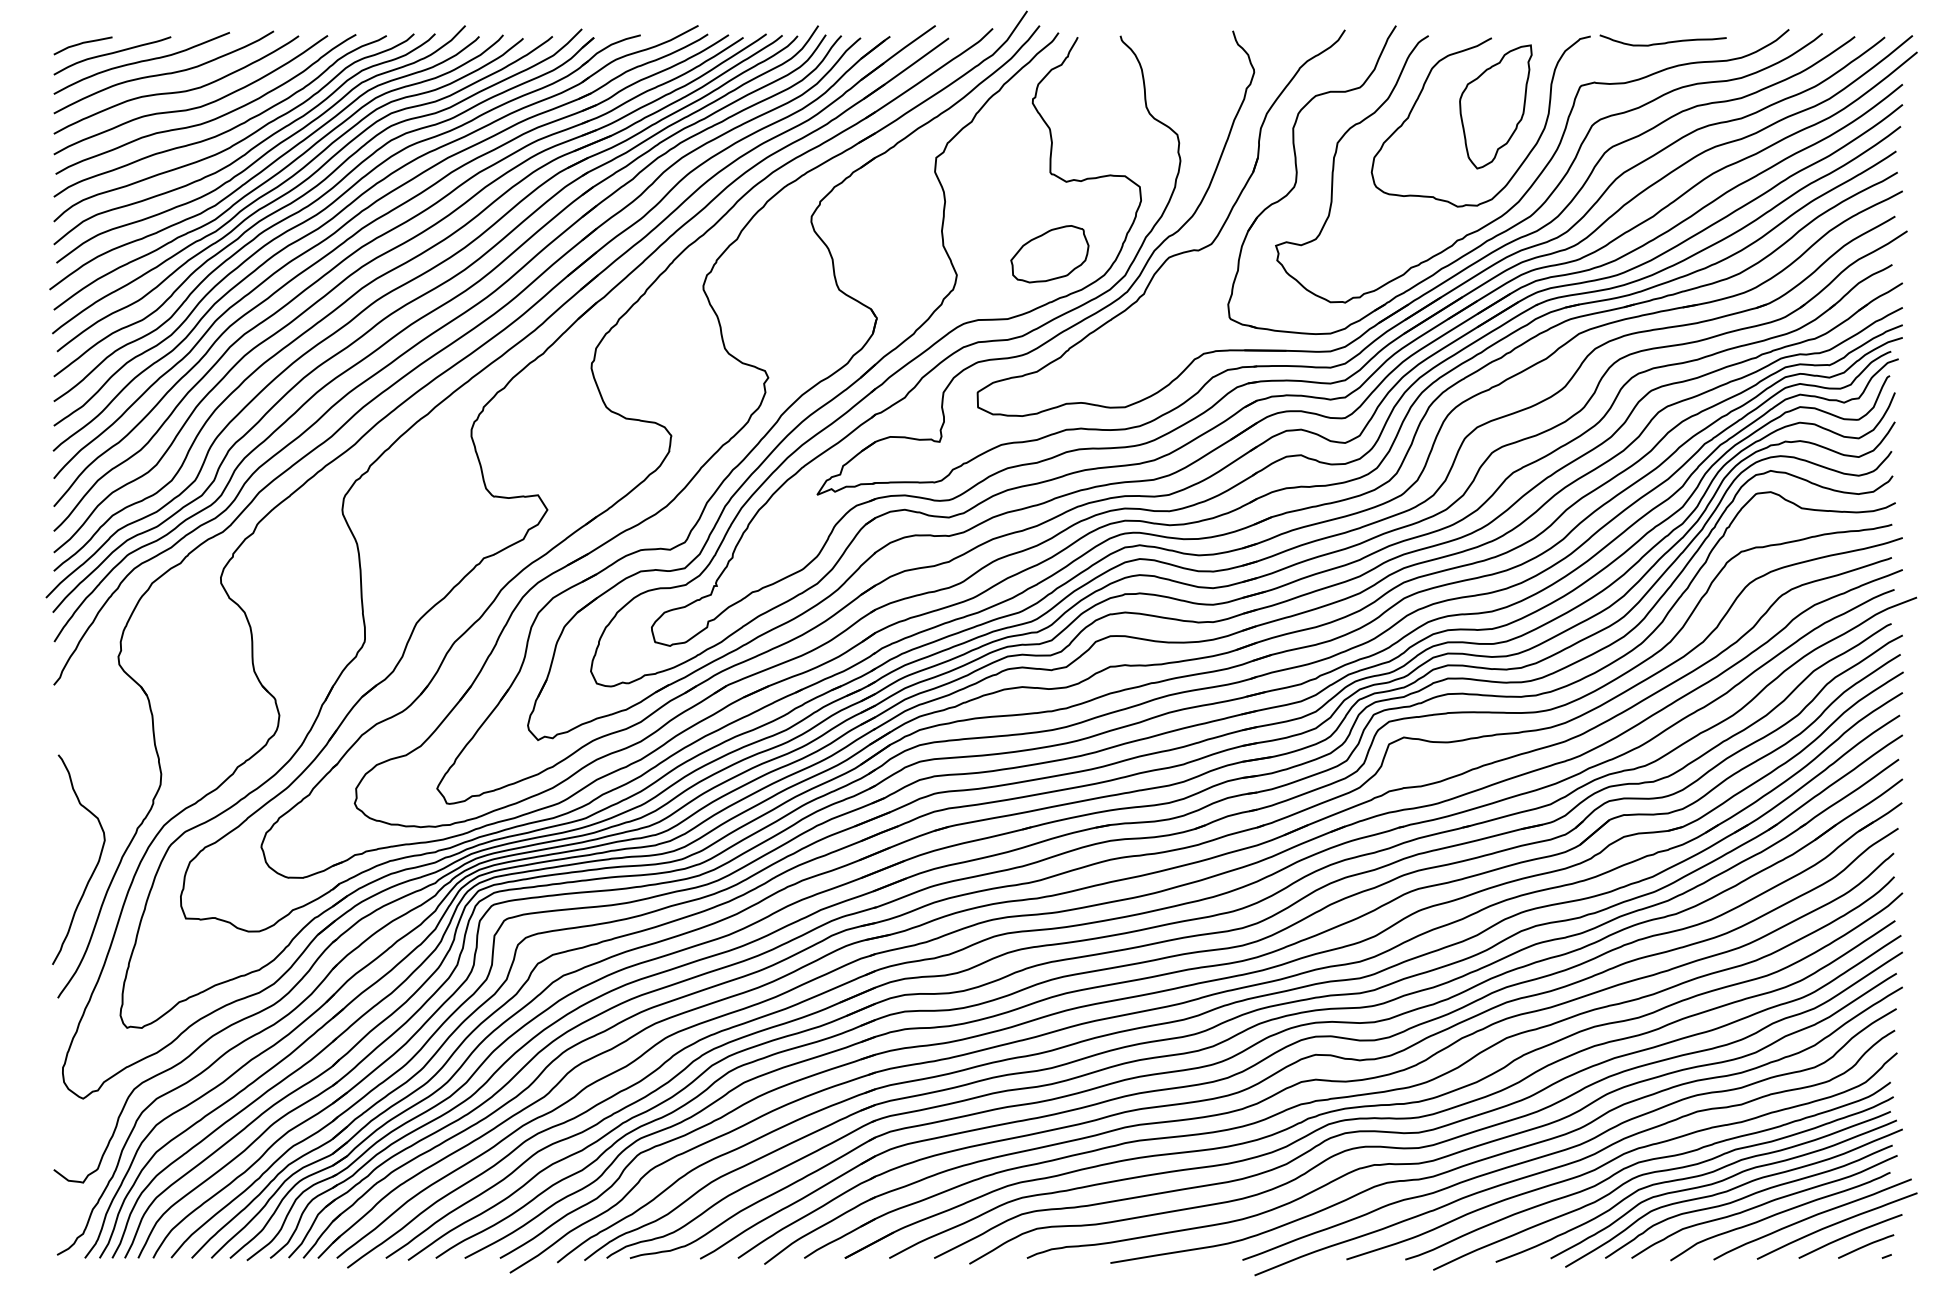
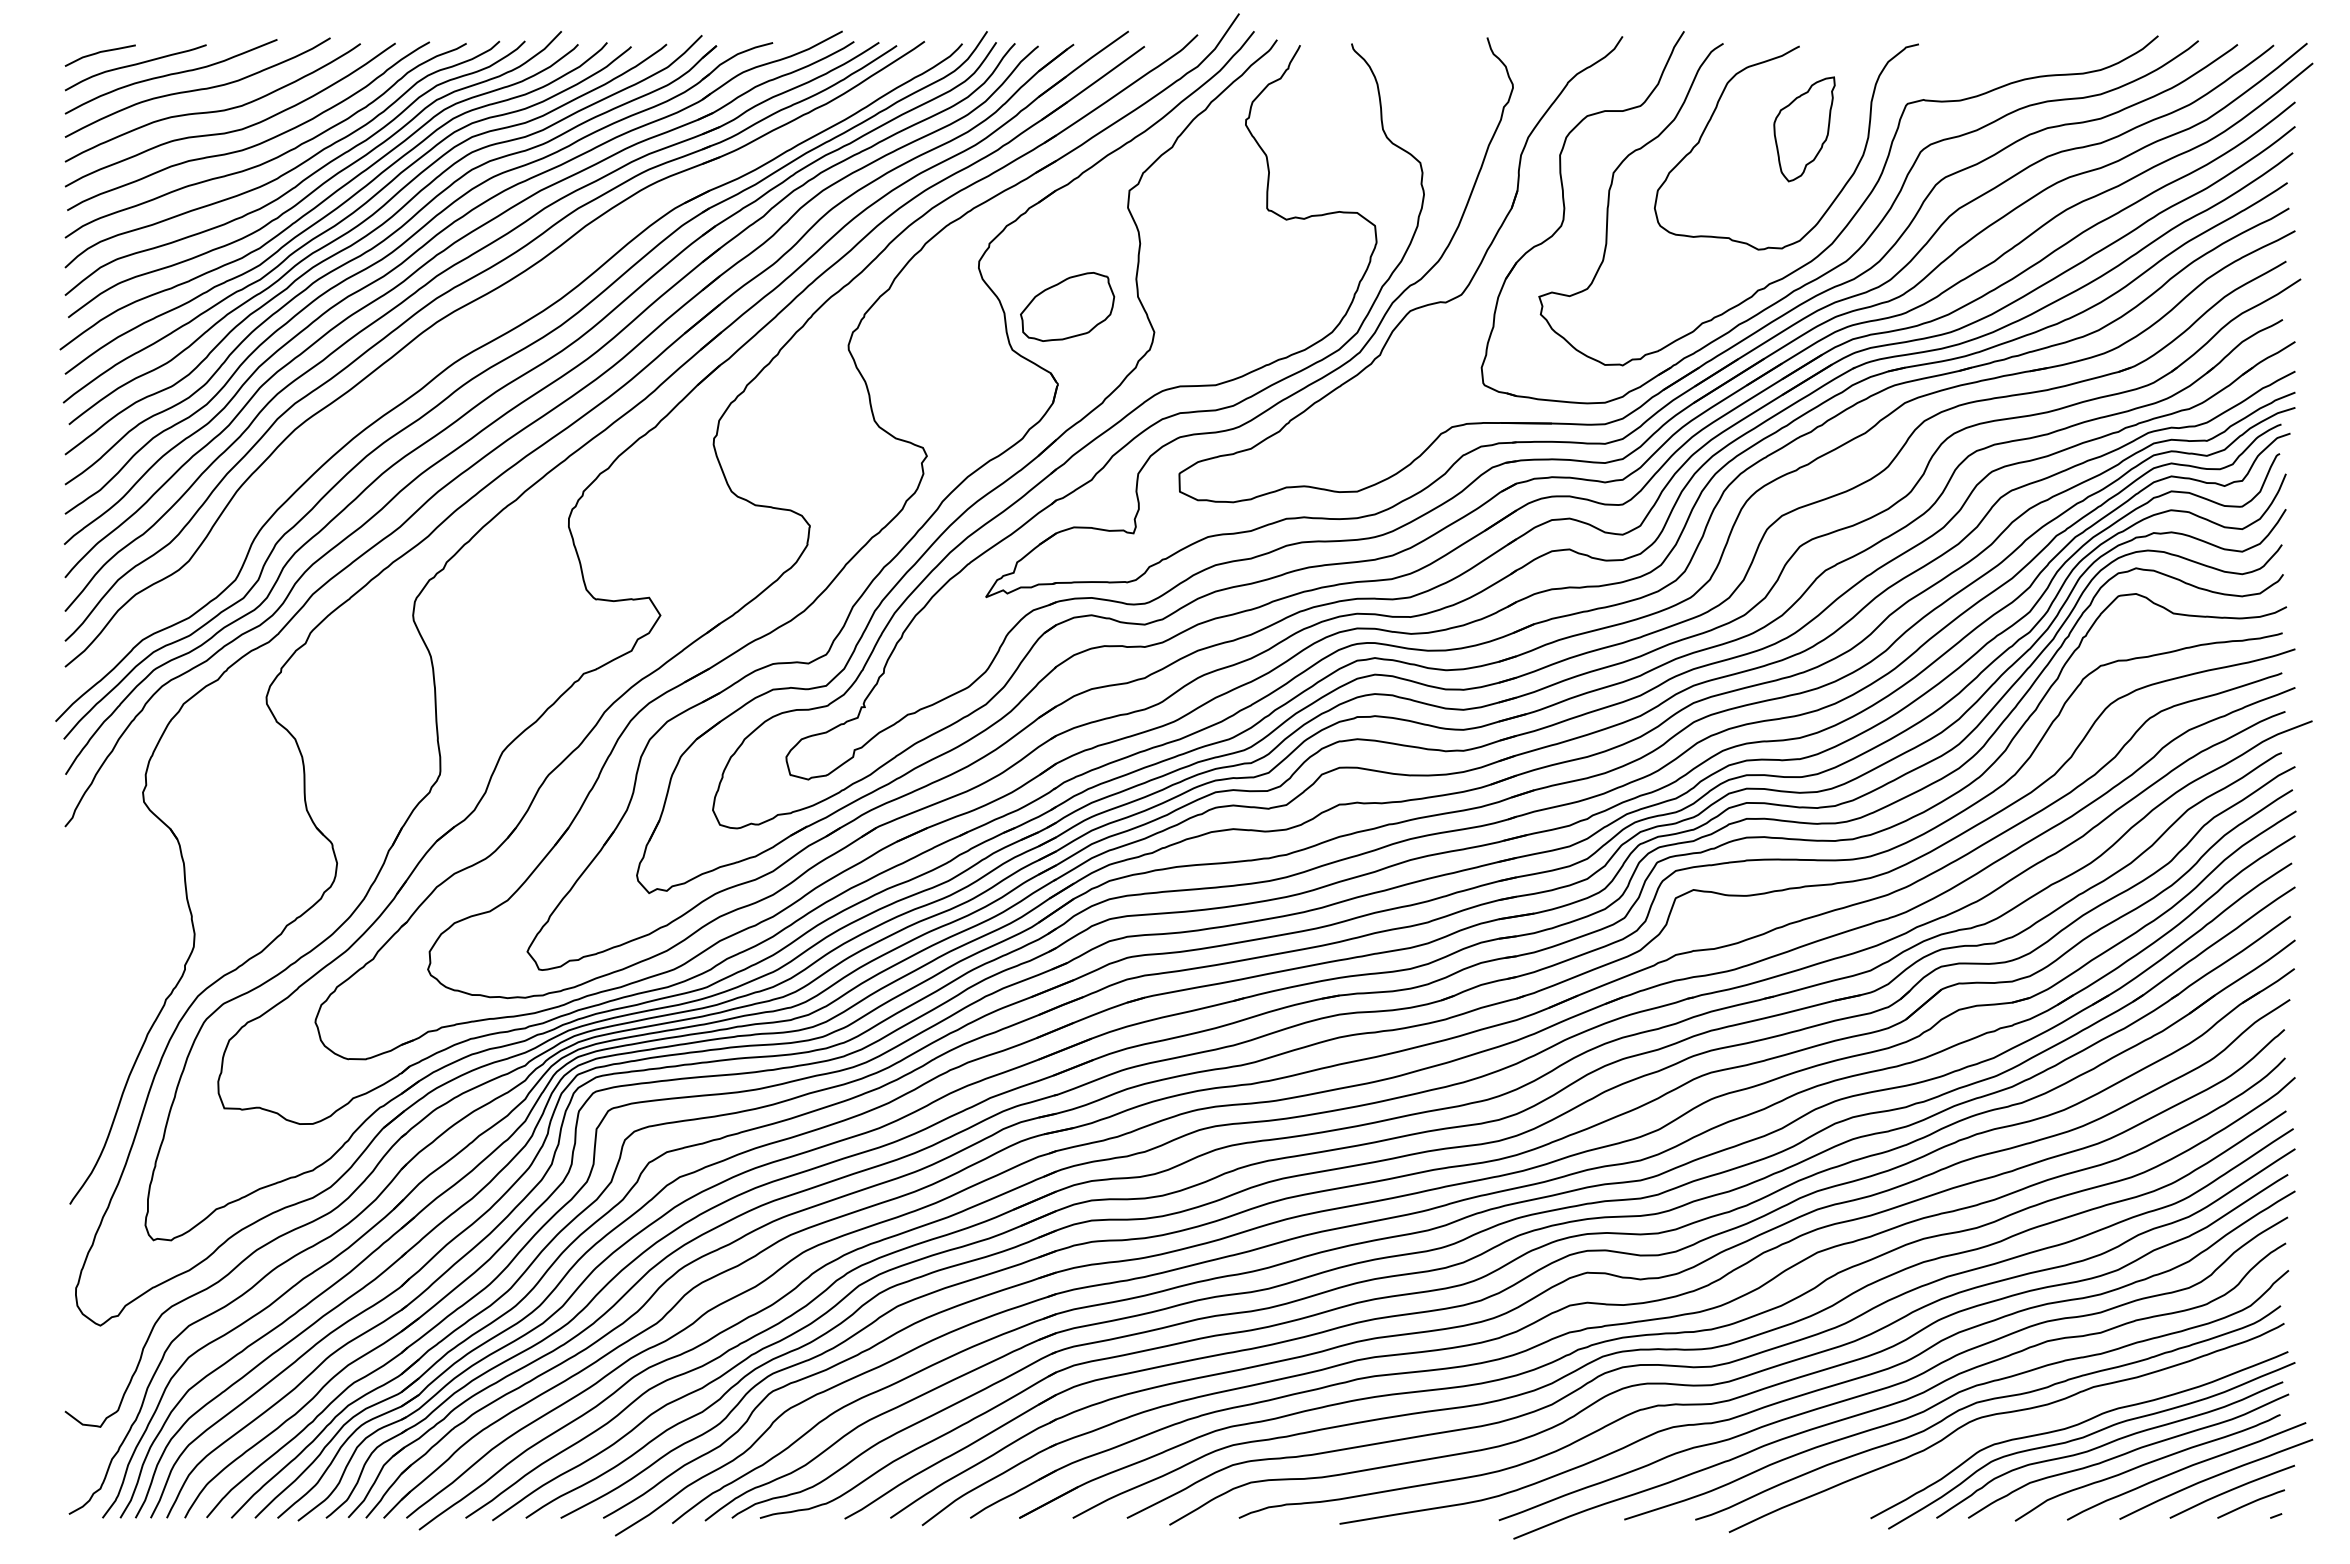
curve: (1663, 42) -> (2006, 51), removed
part: (1495, 107) -> (1804, 129), size x0.7
part: (1049, 253) -> (1067, 306), moved
part: (399, 267) -> (482, 322), removed
curve: (94, 867) -> (114, 1046), removed
curve: (1693, 1178) -> (2042, 1421), removed

